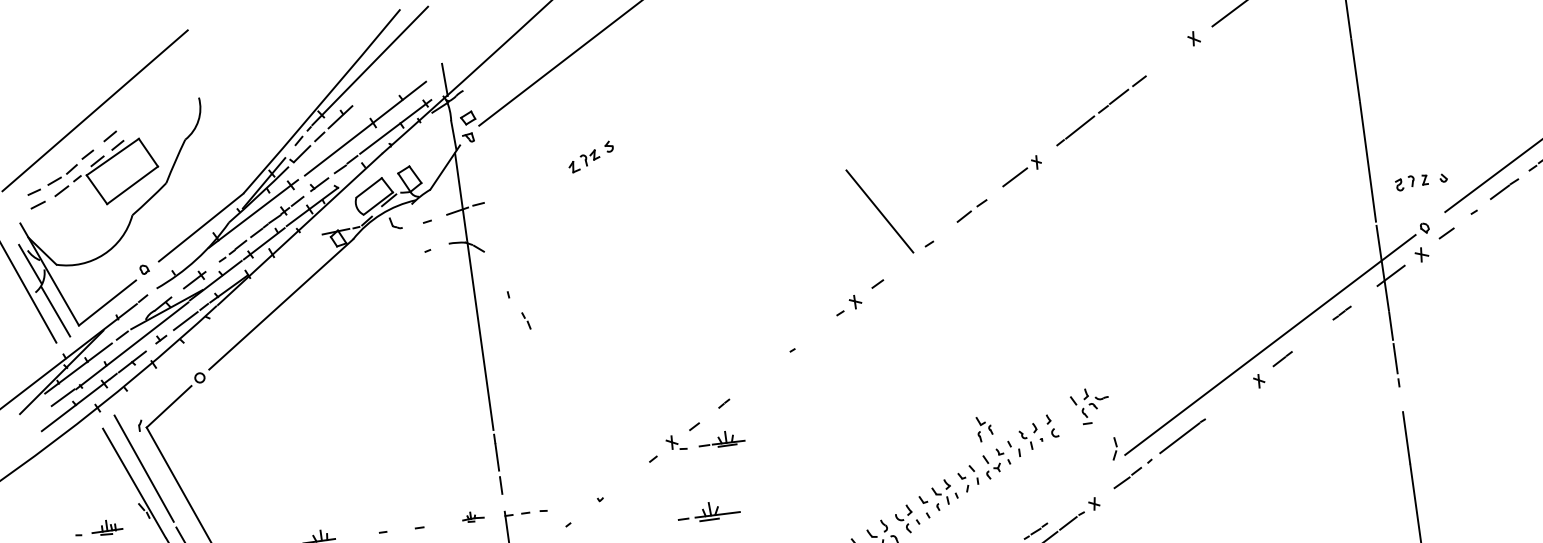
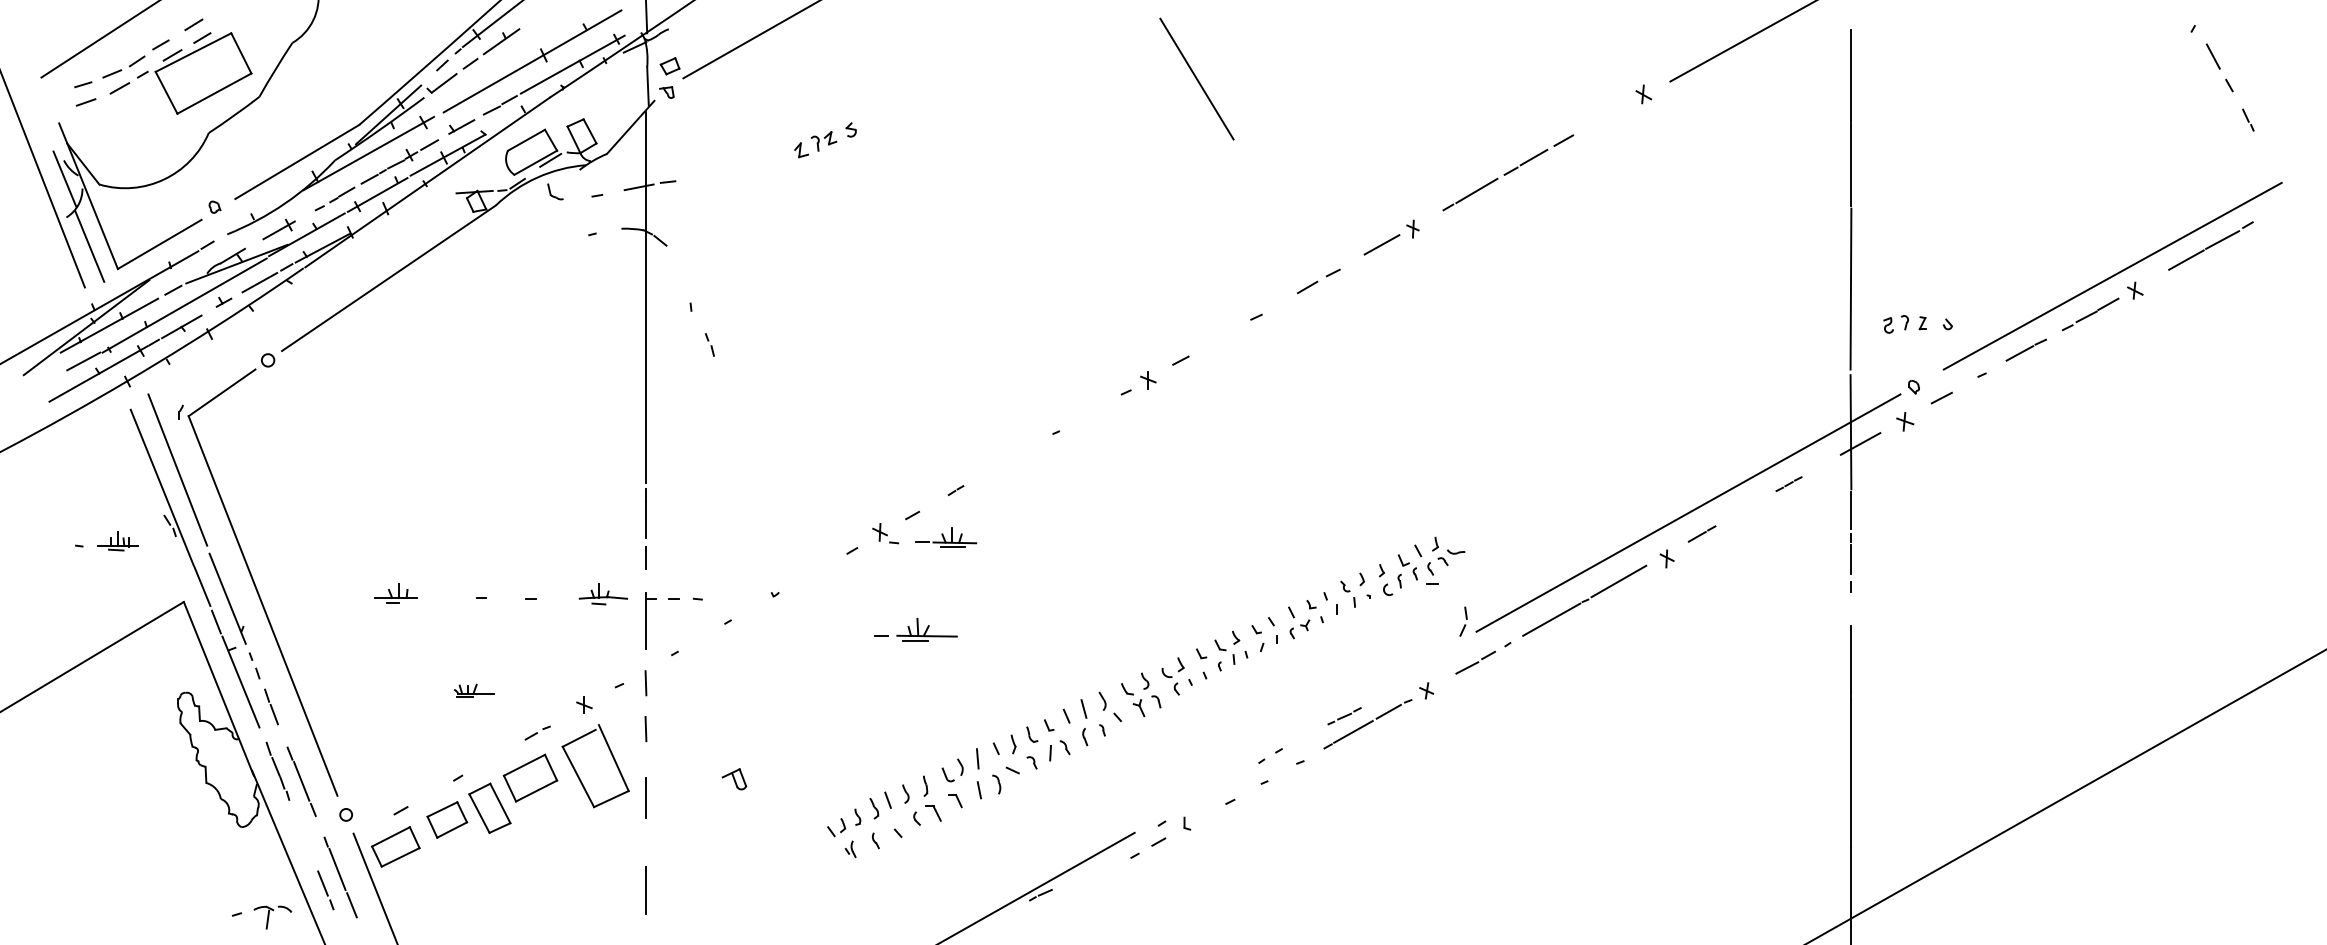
line: (879, 211) -> (1196, 78), moved
line: (1225, 402) -> (1618, 581), added
part: (984, 428) -> (1407, 571), moved
part: (472, 517) -> (602, 594), size x1.67

